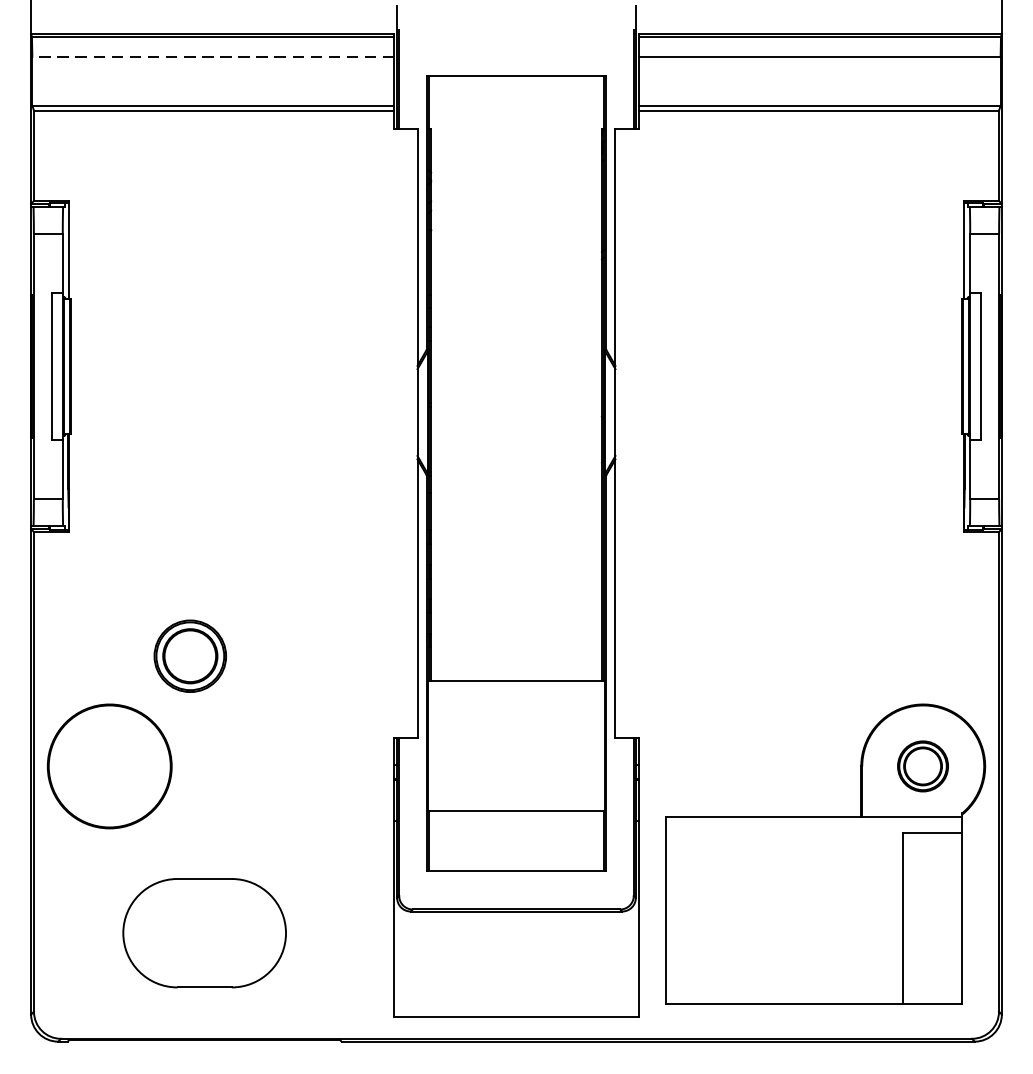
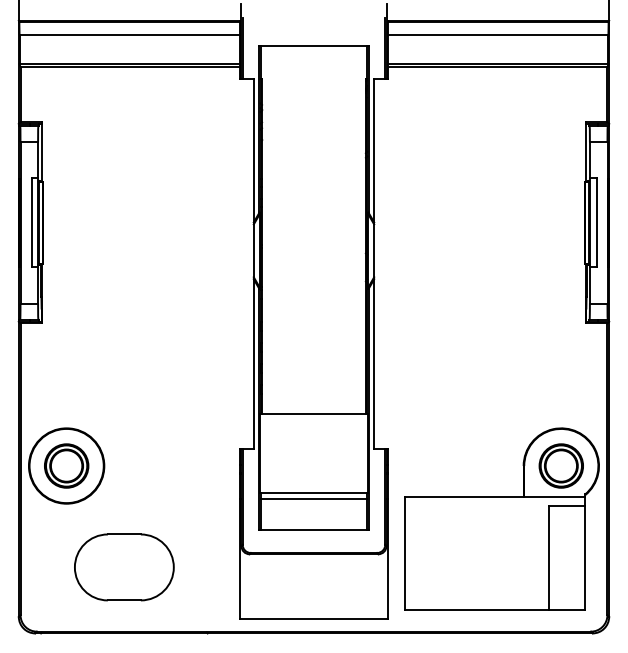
line: (213, 56) -> (129, 34), dashed -> solid
part: (190, 655) -> (66, 465), moved
part: (921, 765) -> (560, 465), size x1.43
line: (515, 821) -> (313, 499), added

